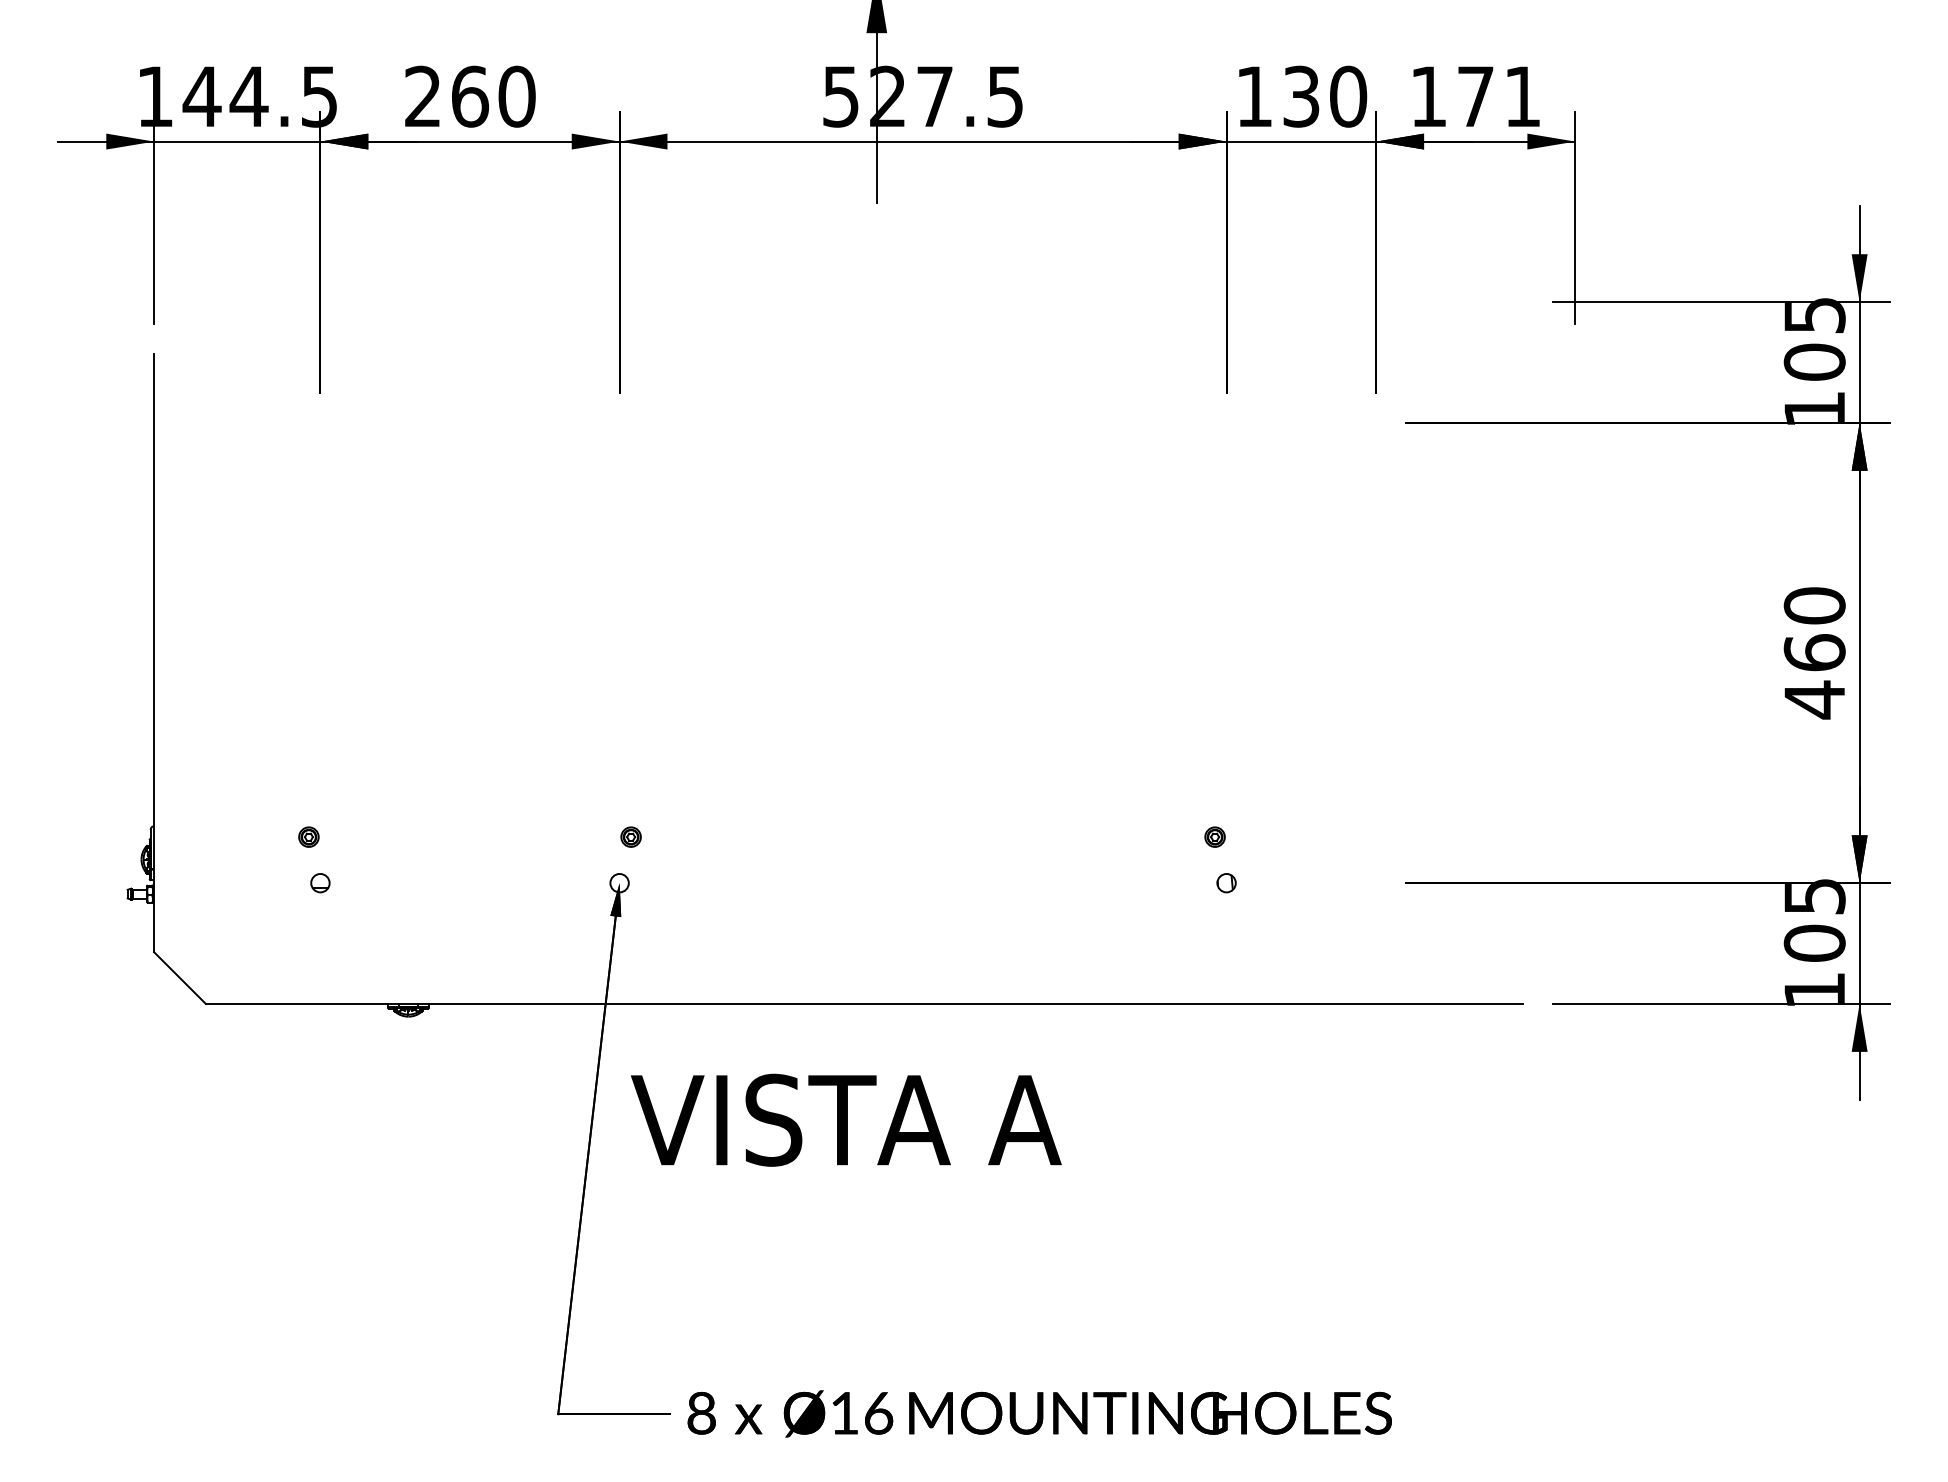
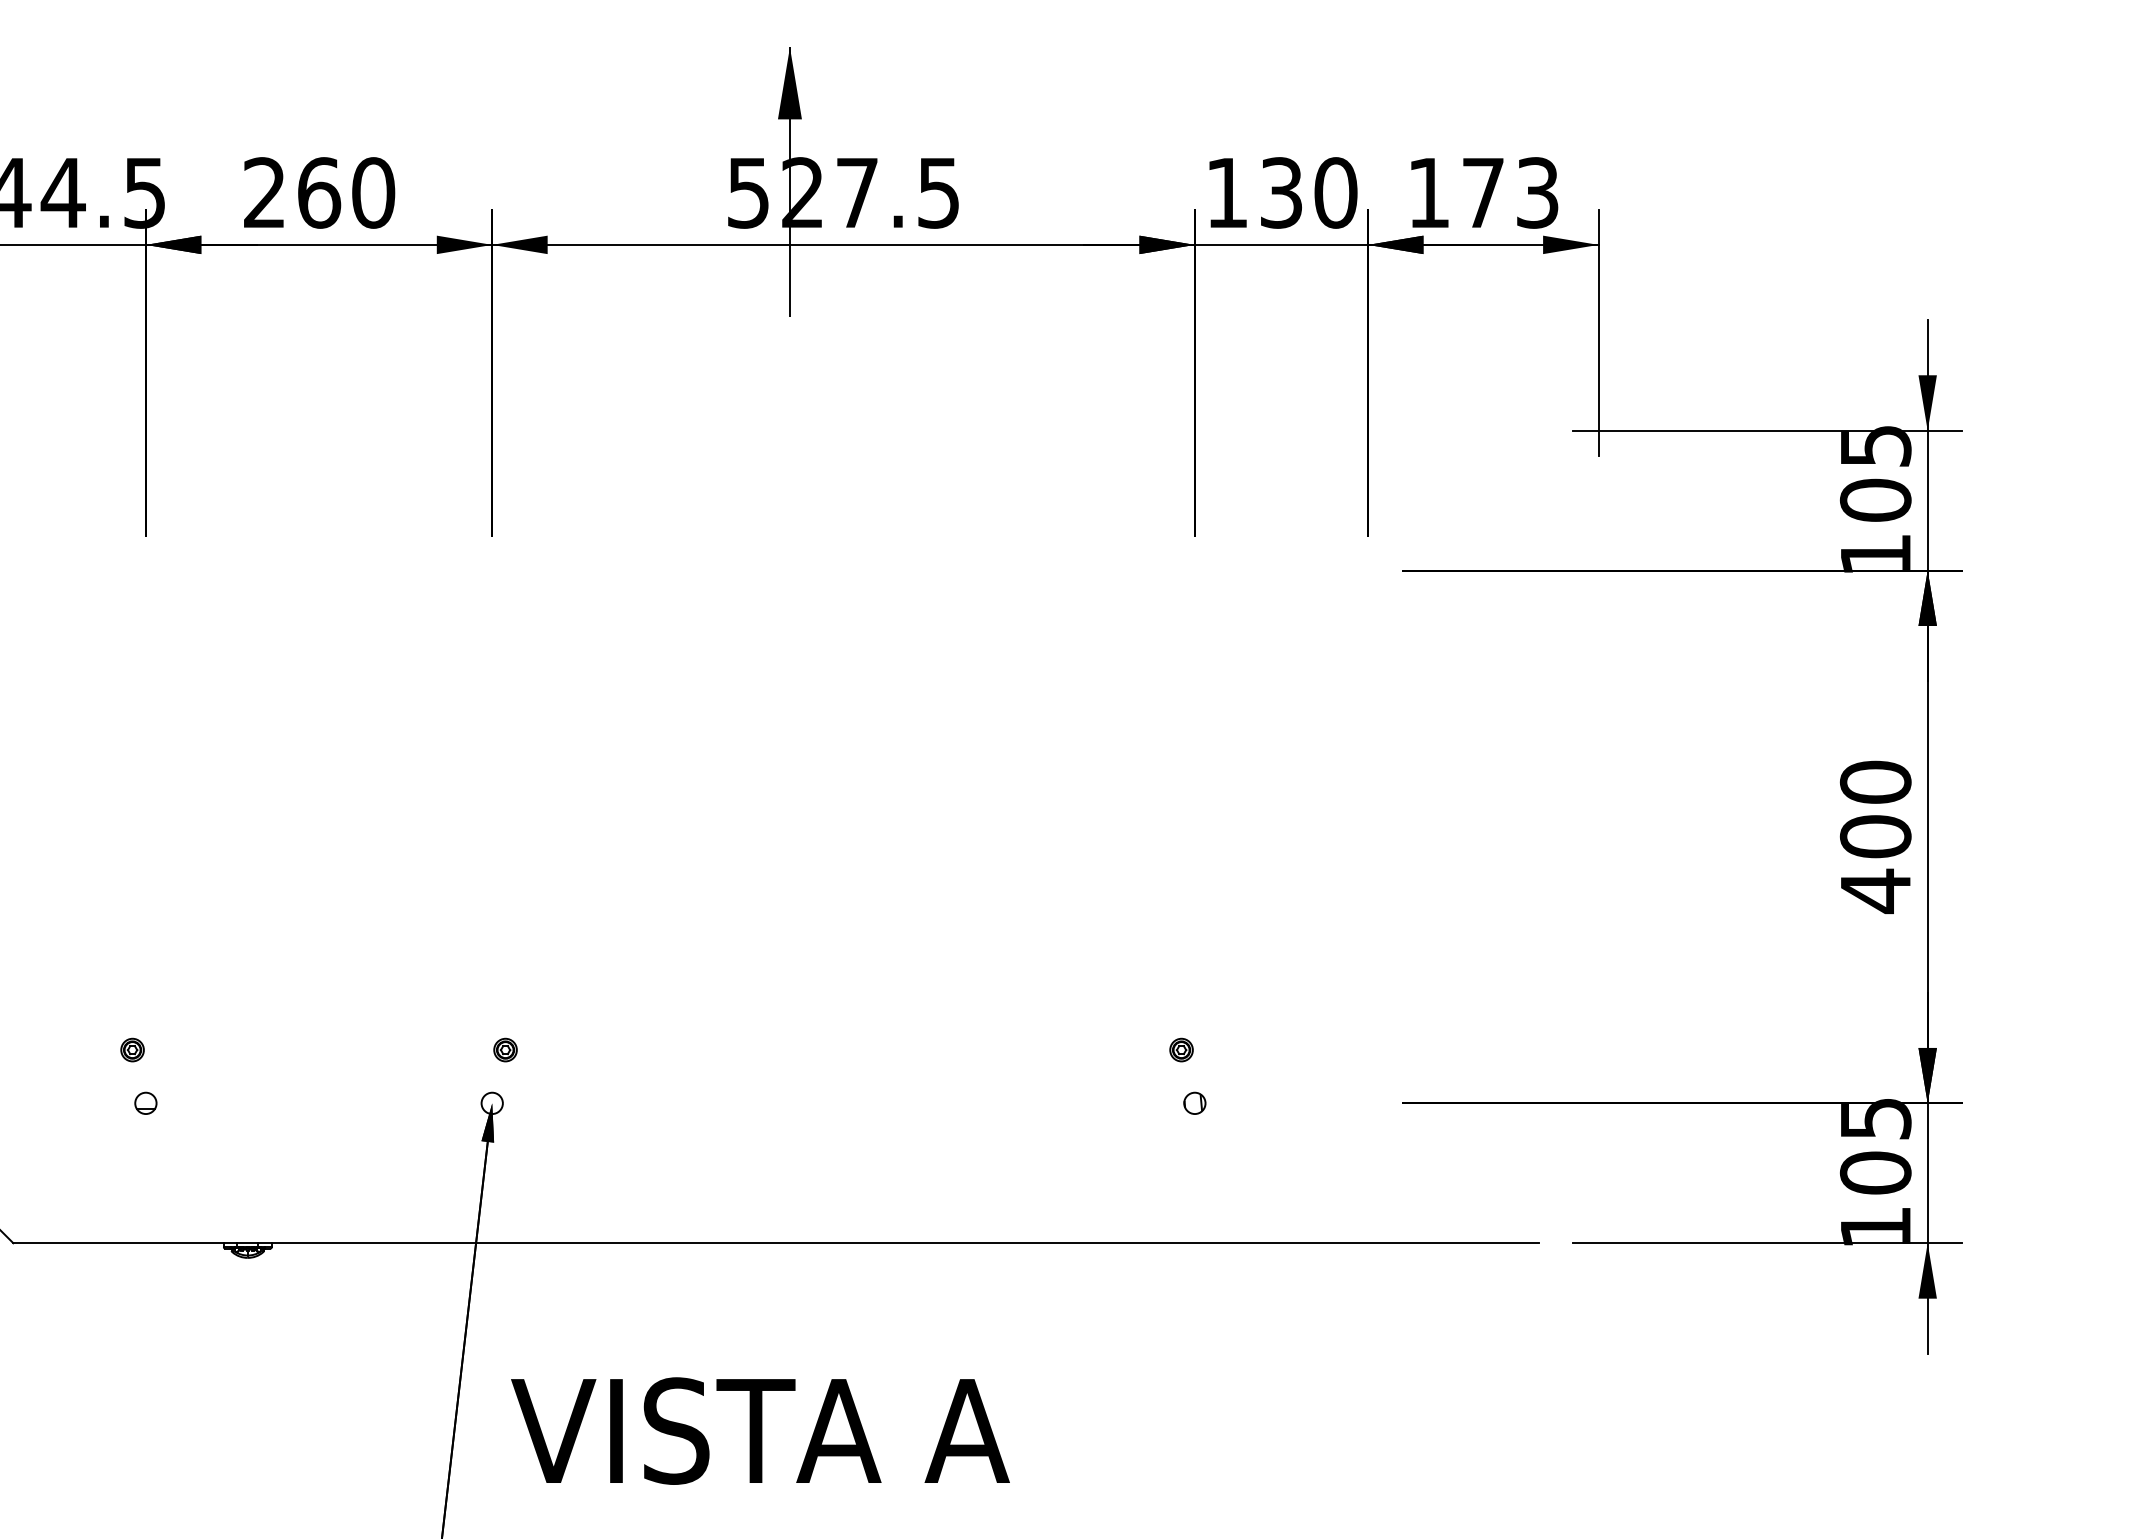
text: (1522, 96) -> (1537, 192), 171 -> 173
text: (1814, 652) -> (1875, 836), 460 -> 400
text: (846, 1119) -> (760, 1430), moved

